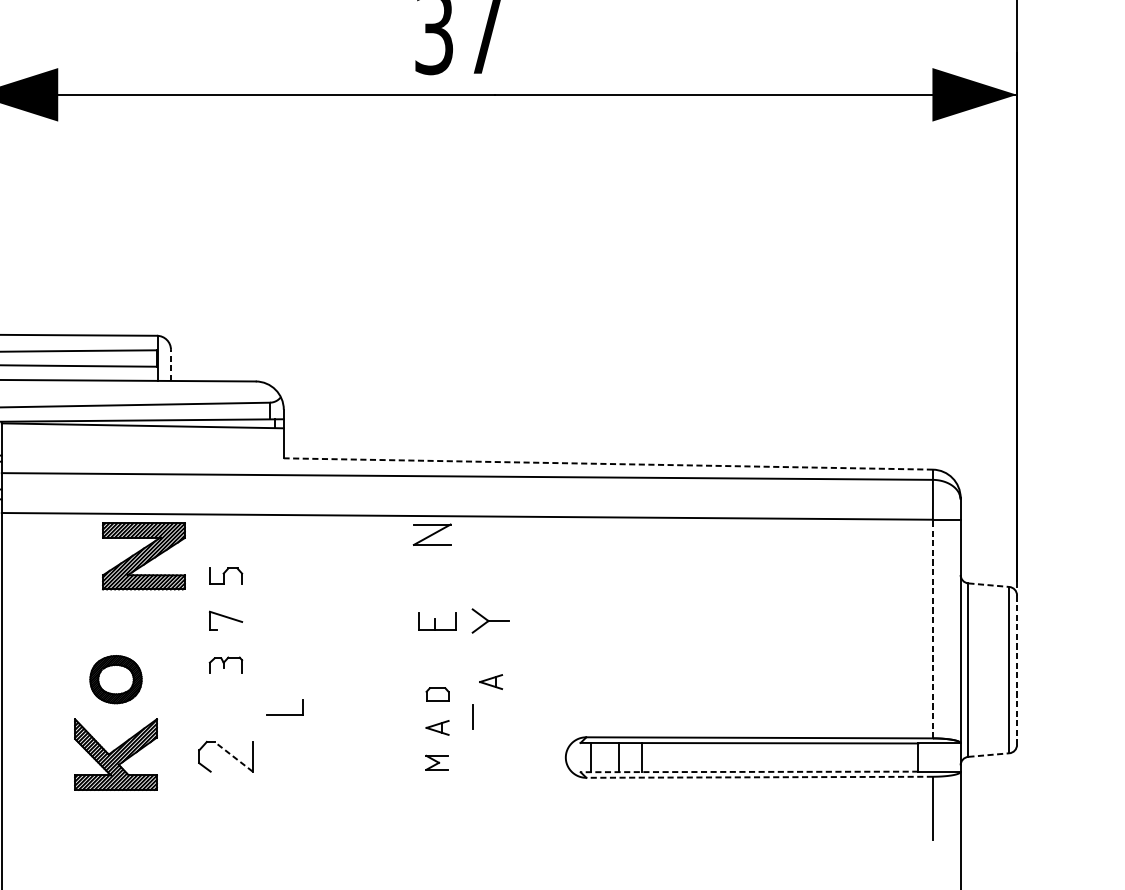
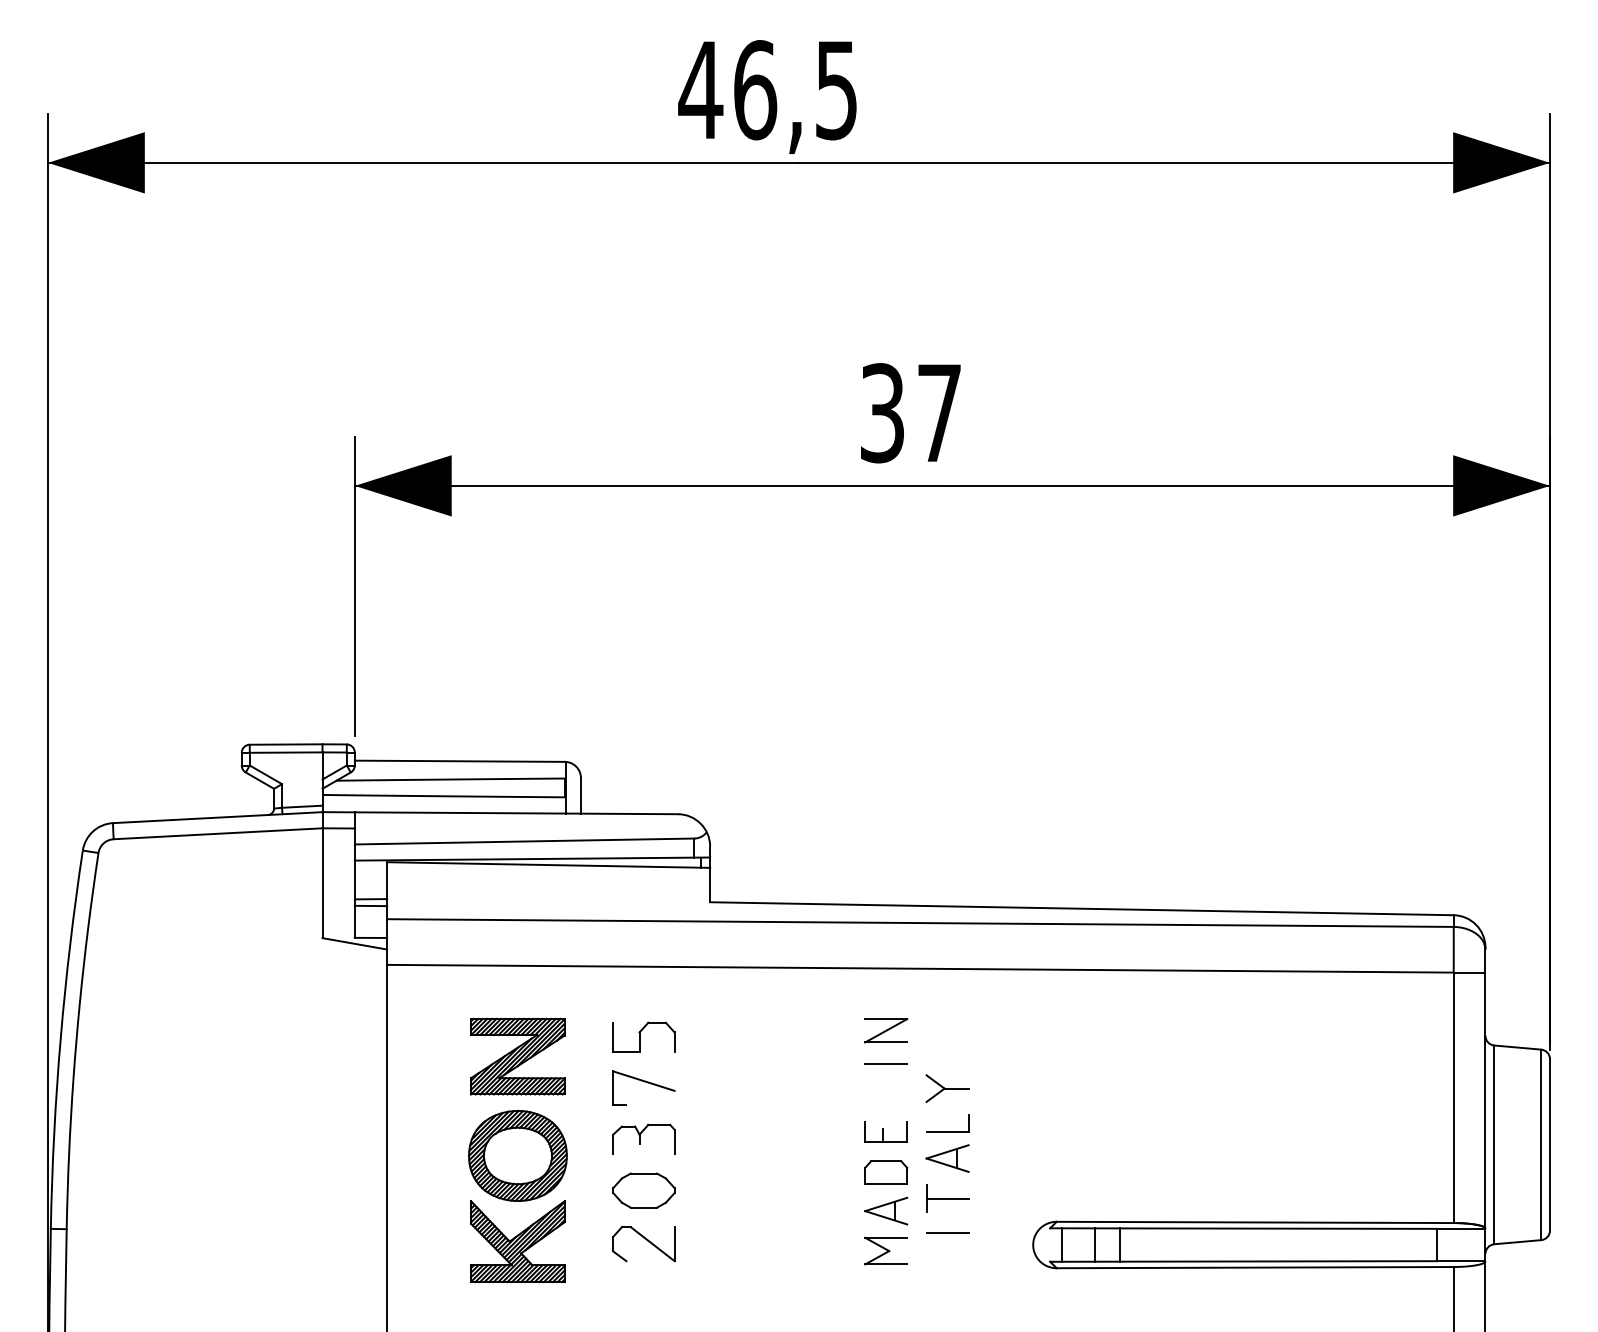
line: (170, 365) -> (580, 795), dashed -> solid
line: (607, 463) -> (1081, 908), dashed -> solid
part: (432, 534) -> (886, 1030), moved
part: (143, 556) -> (517, 1056), moved
part: (225, 575) -> (643, 1036), size x1.67
line: (988, 585) -> (1517, 1047), dashed -> solid
line: (437, 599) -> (886, 1063), added
part: (225, 620) -> (643, 1087), size x1.67
part: (436, 620) -> (885, 1131), moved
line: (932, 628) -> (1453, 1097), dashed -> solid
part: (225, 664) -> (643, 1138), size x1.67
line: (1017, 669) -> (1550, 1144), dashed -> solid
part: (115, 679) -> (517, 1155), size x1.67
part: (491, 682) -> (947, 1158), size x1.67
part: (437, 694) -> (886, 1172), size x1.67
part: (225, 709) -> (643, 1190), added
part: (284, 714) -> (947, 1131), moved
line: (491, 716) -> (947, 1198), added
part: (437, 727) -> (886, 1210), size x1.67
line: (491, 746) -> (947, 1232), added
line: (988, 755) -> (1517, 1242), dashed -> solid
line: (233, 757) -> (652, 1244), dashed -> solid
part: (436, 762) -> (885, 1250), size x1.67
line: (749, 771) -> (1243, 1261), dashed -> solid
line: (759, 777) -> (1254, 1267), dashed -> solid

